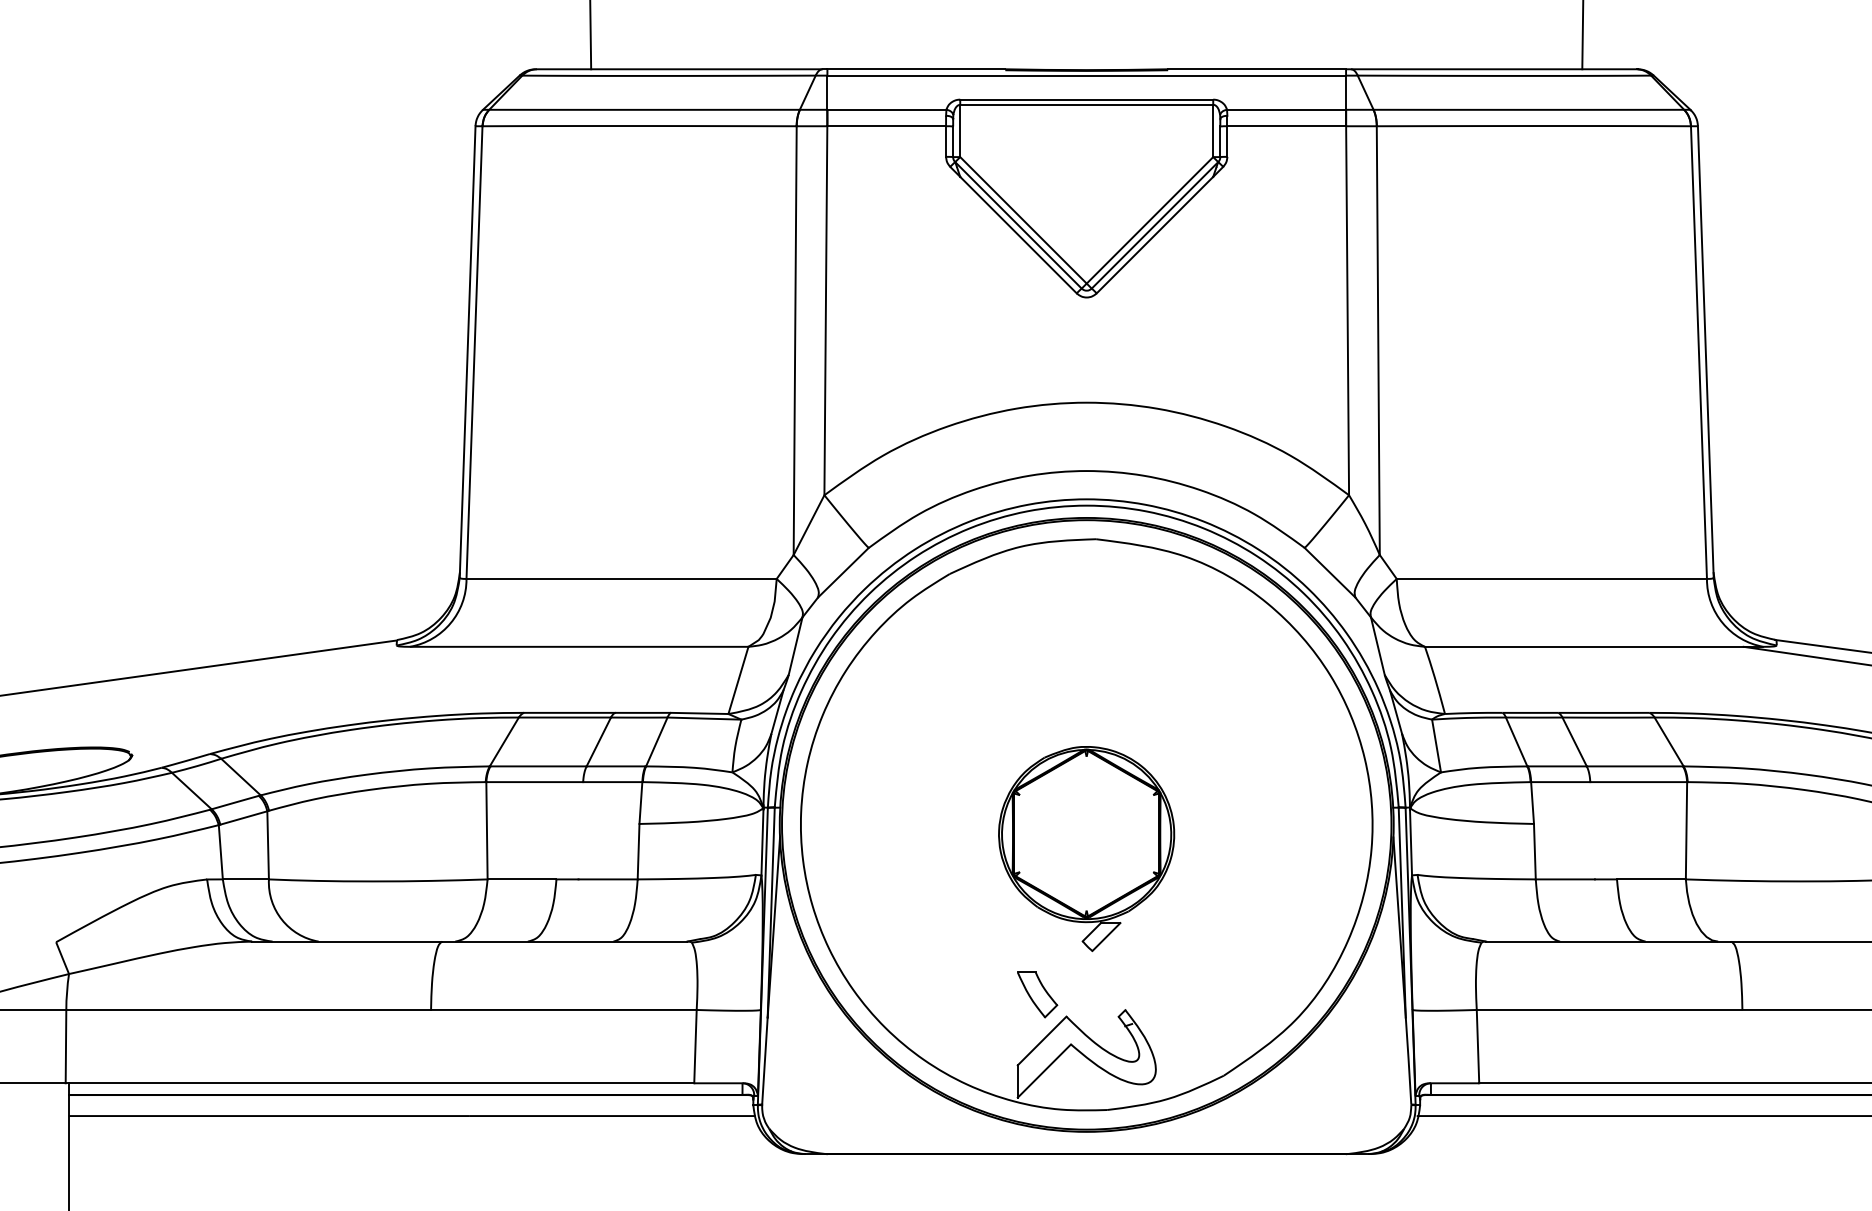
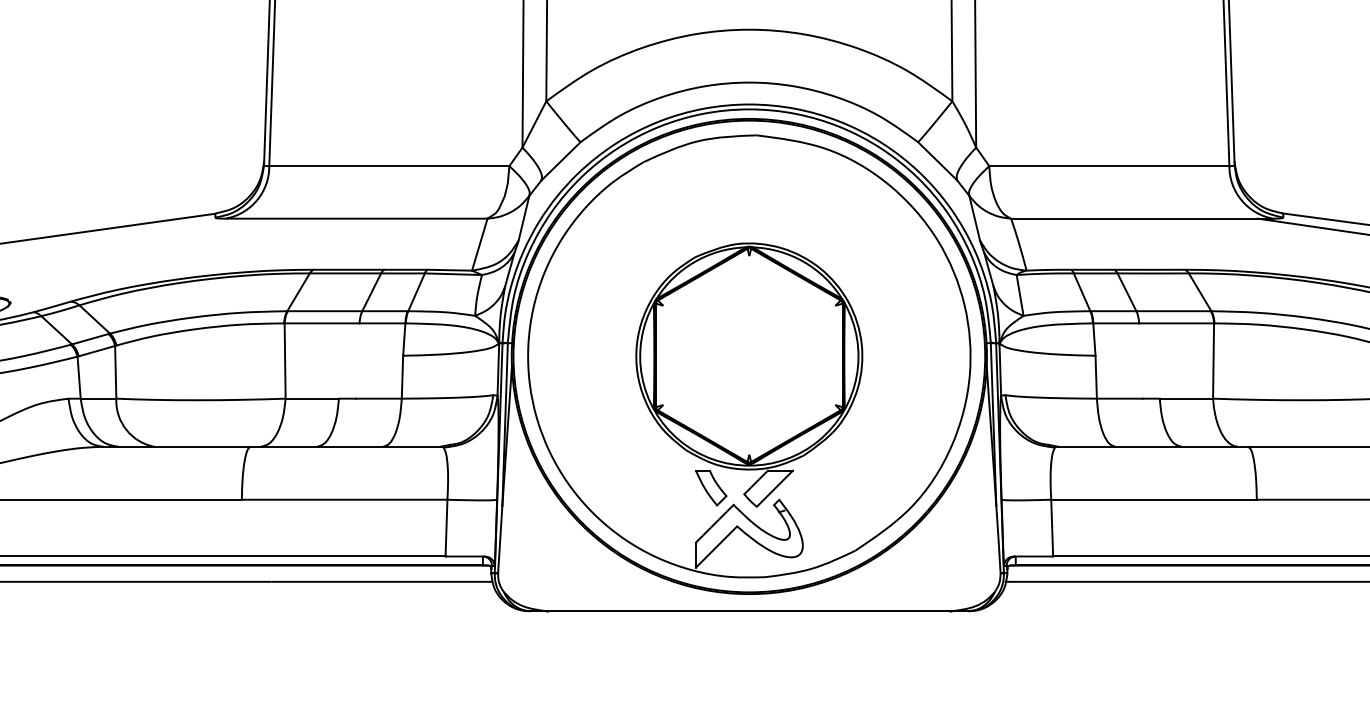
part: (1086, 848) -> (749, 374), size x1.67

